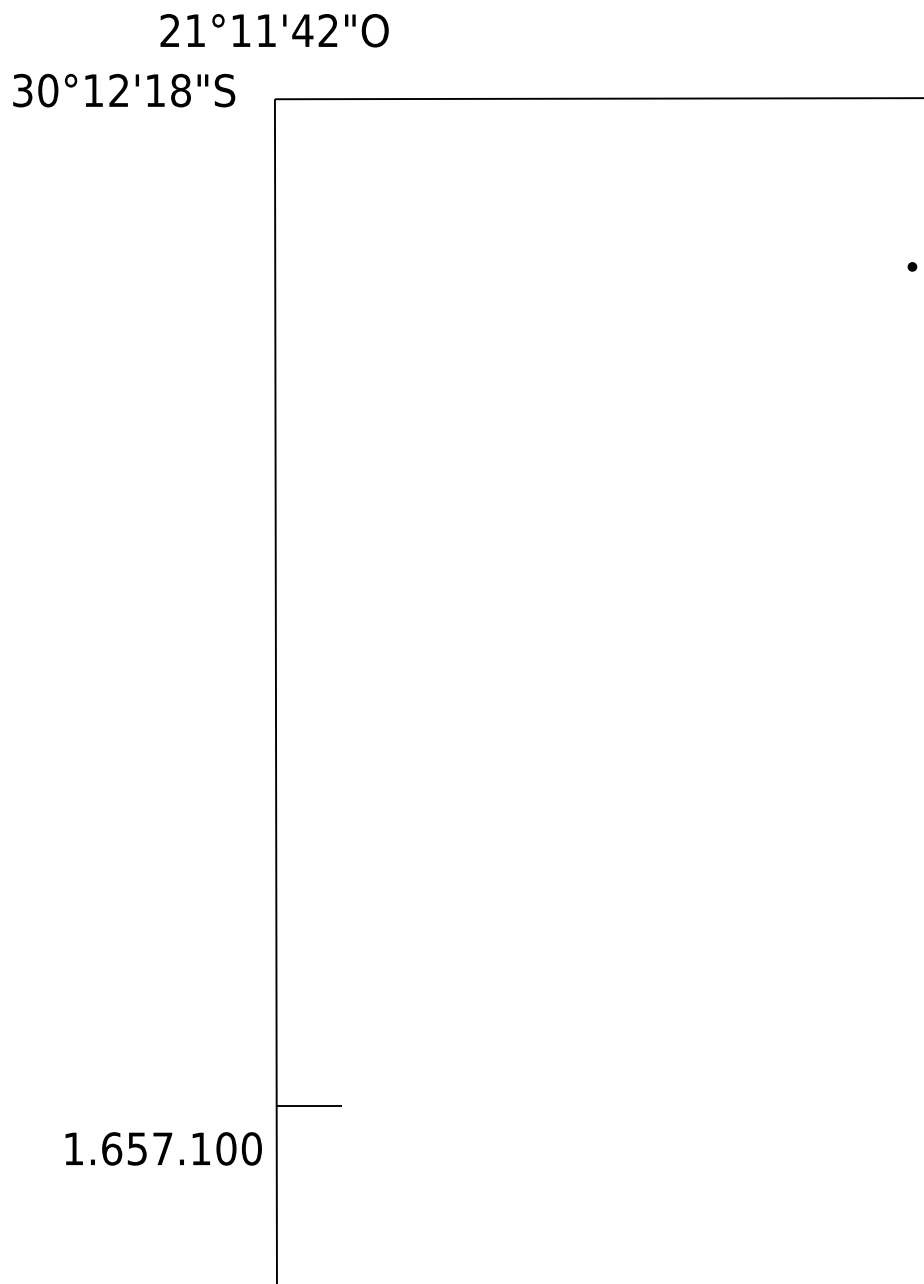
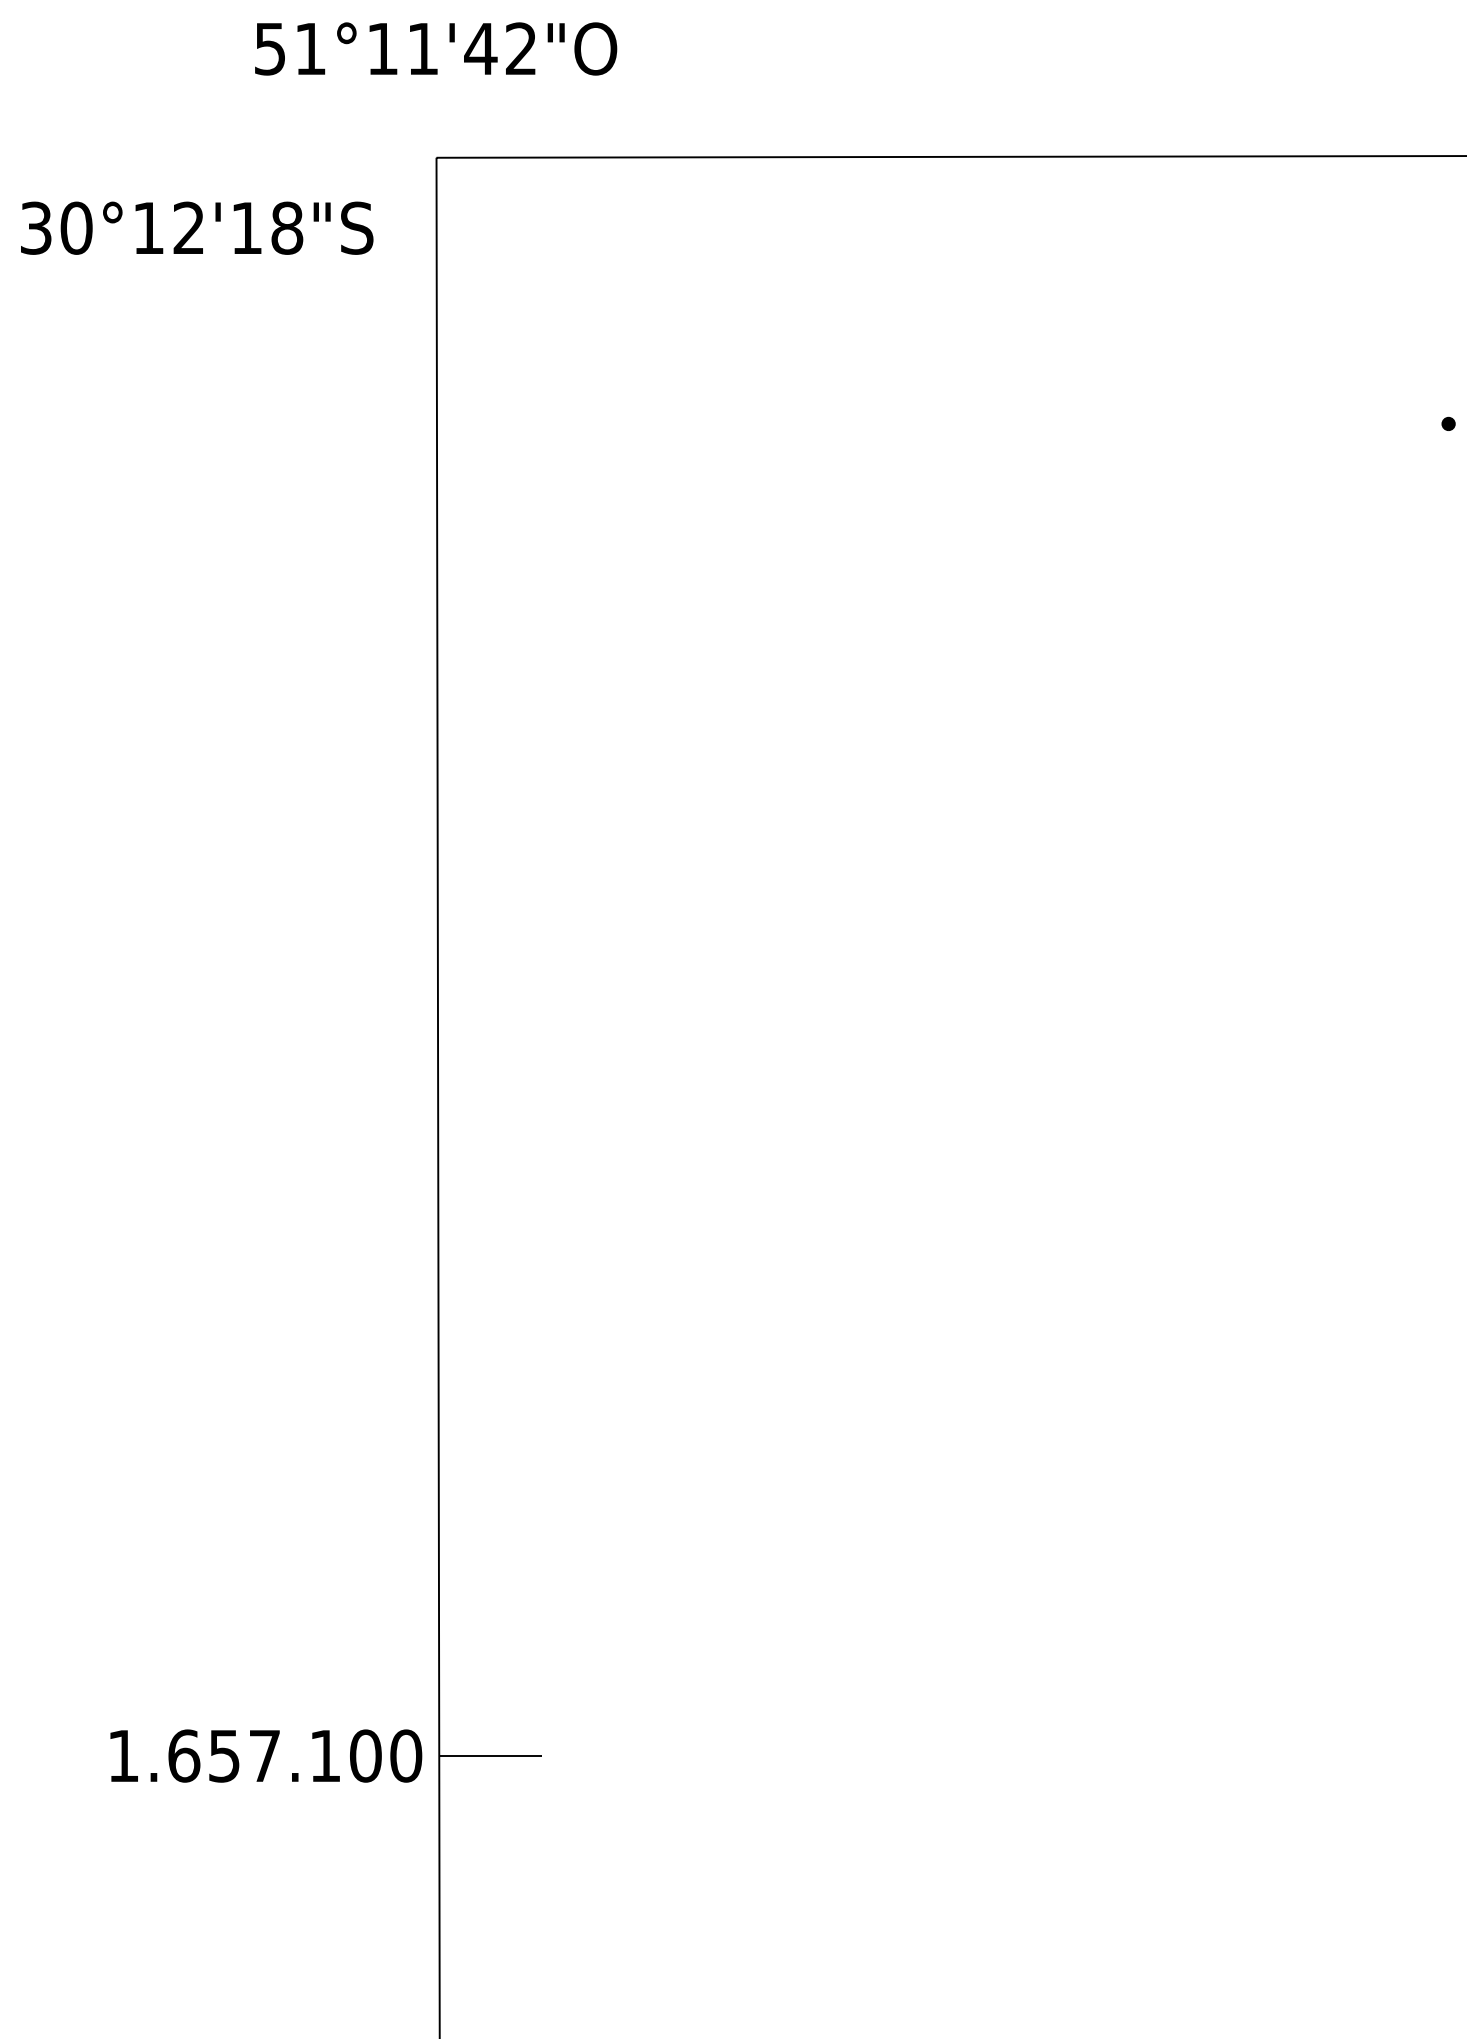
text: (169, 30) -> (269, 48), 21°11'42"O -> 51°11'42"O
text: (124, 90) -> (197, 228), moved
text: (163, 1148) -> (265, 1755), moved

